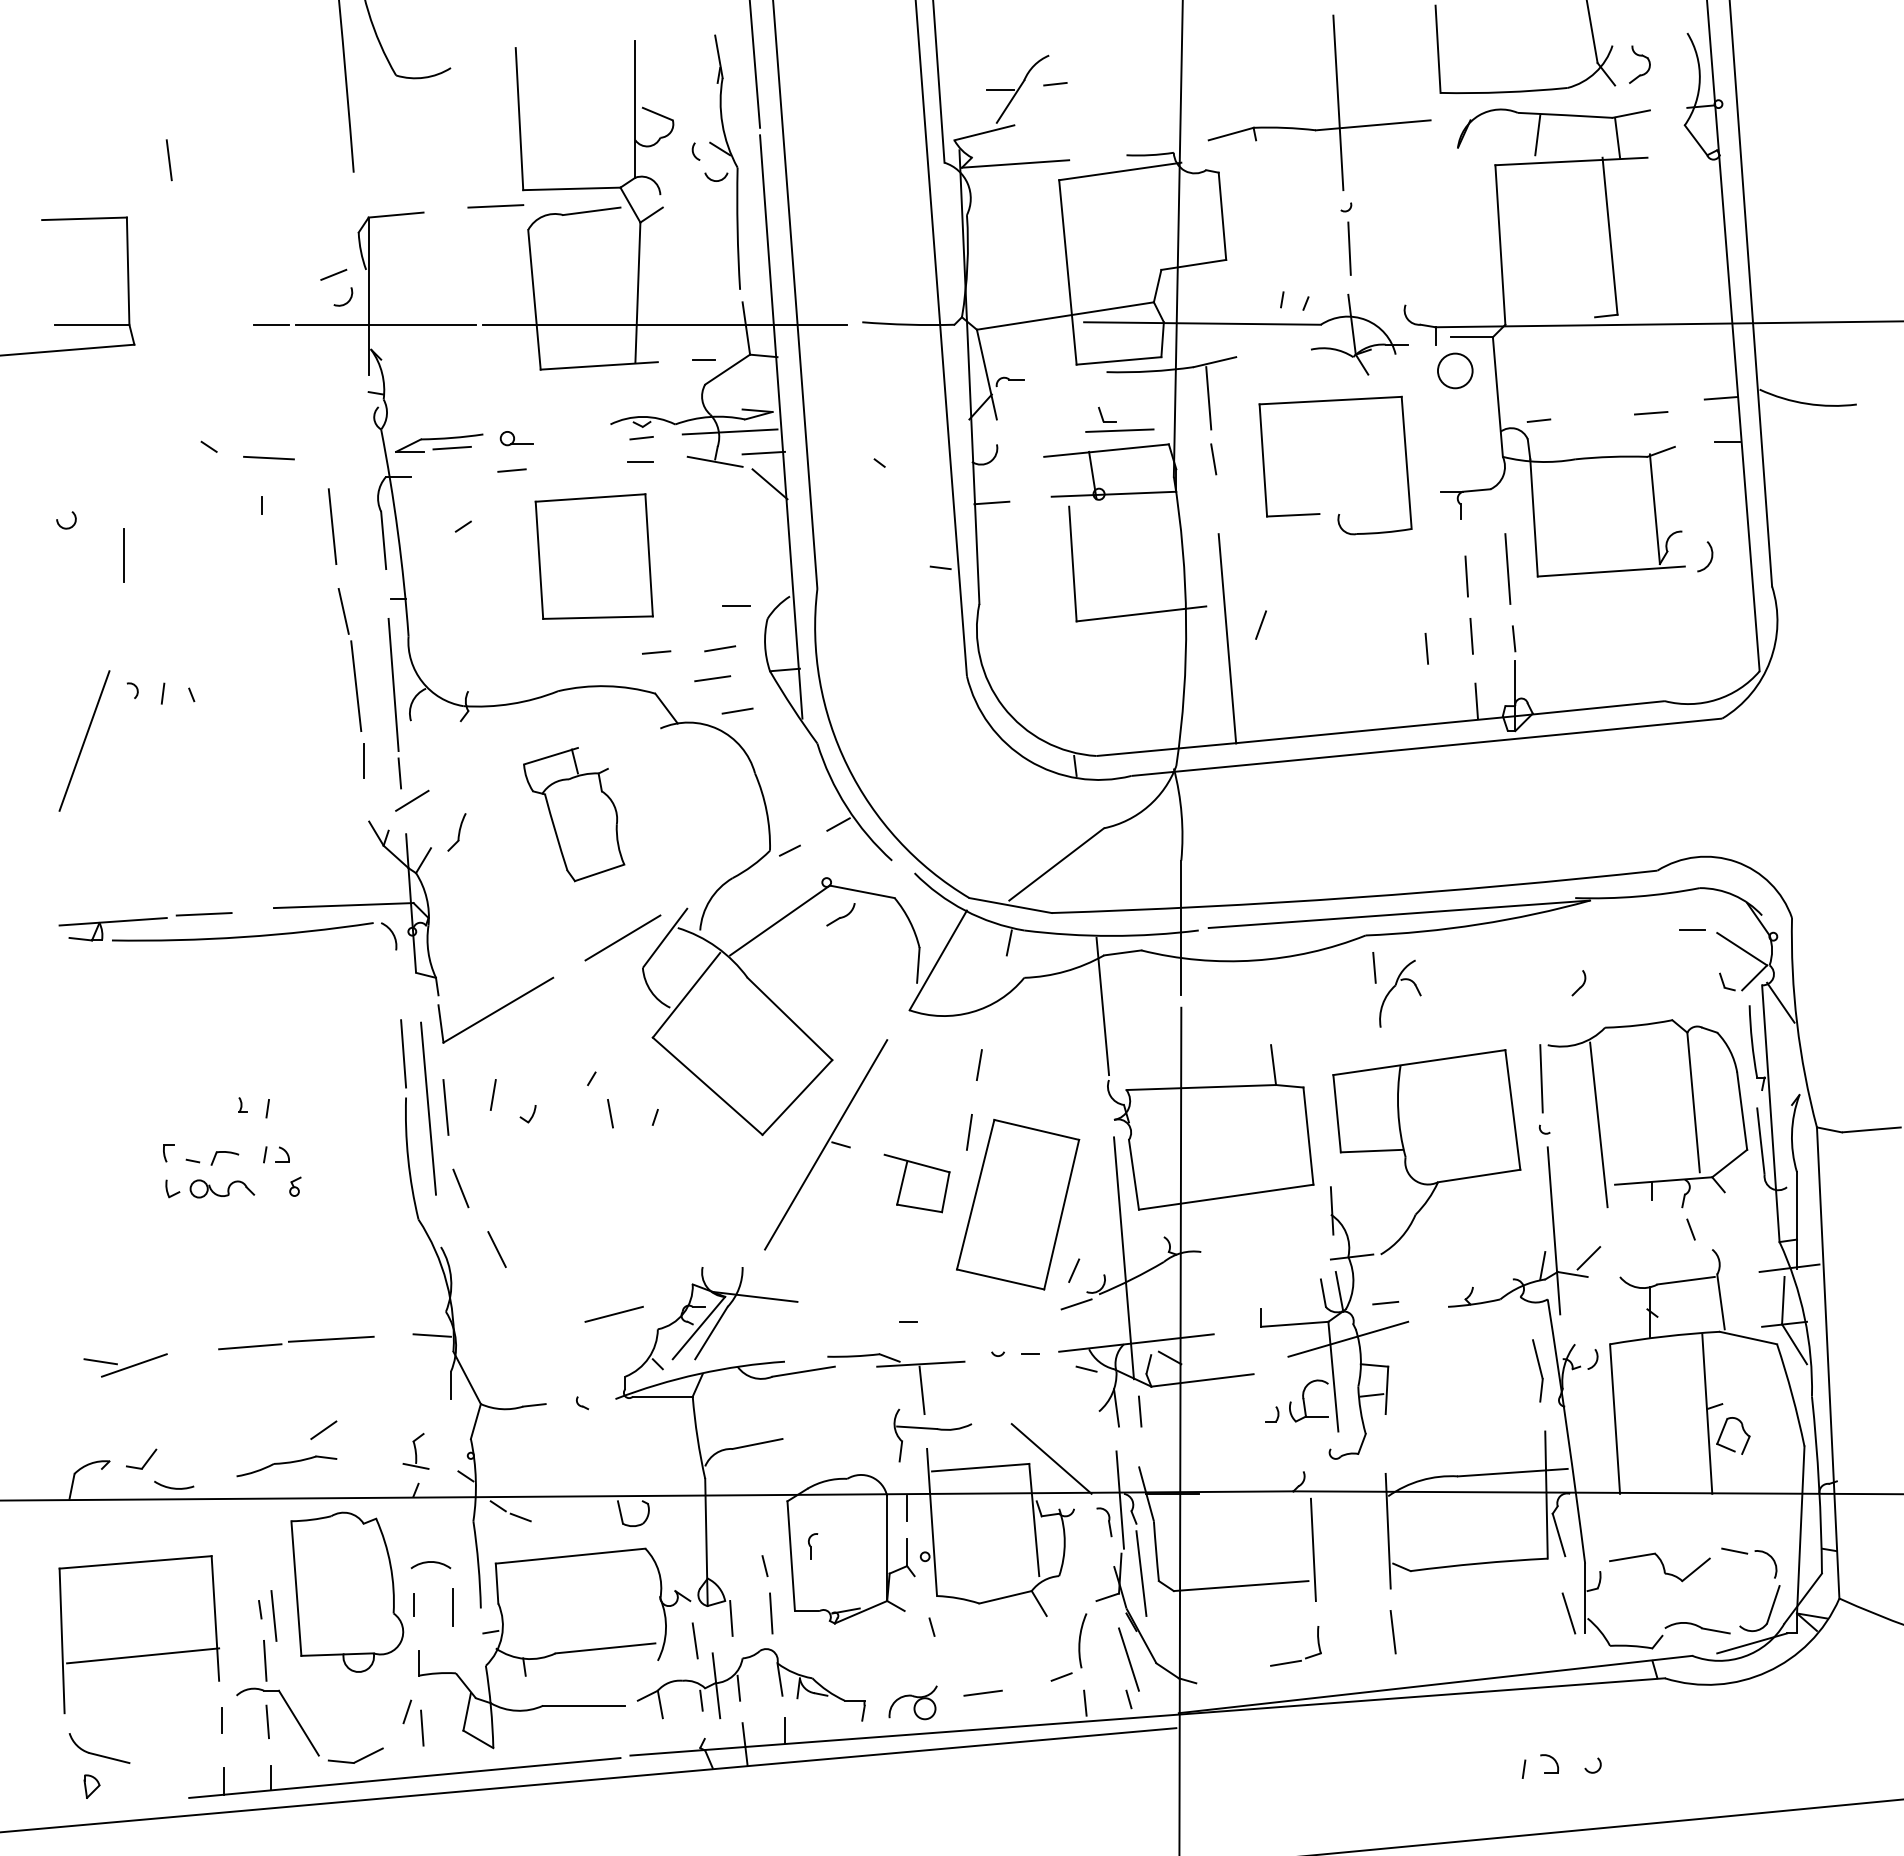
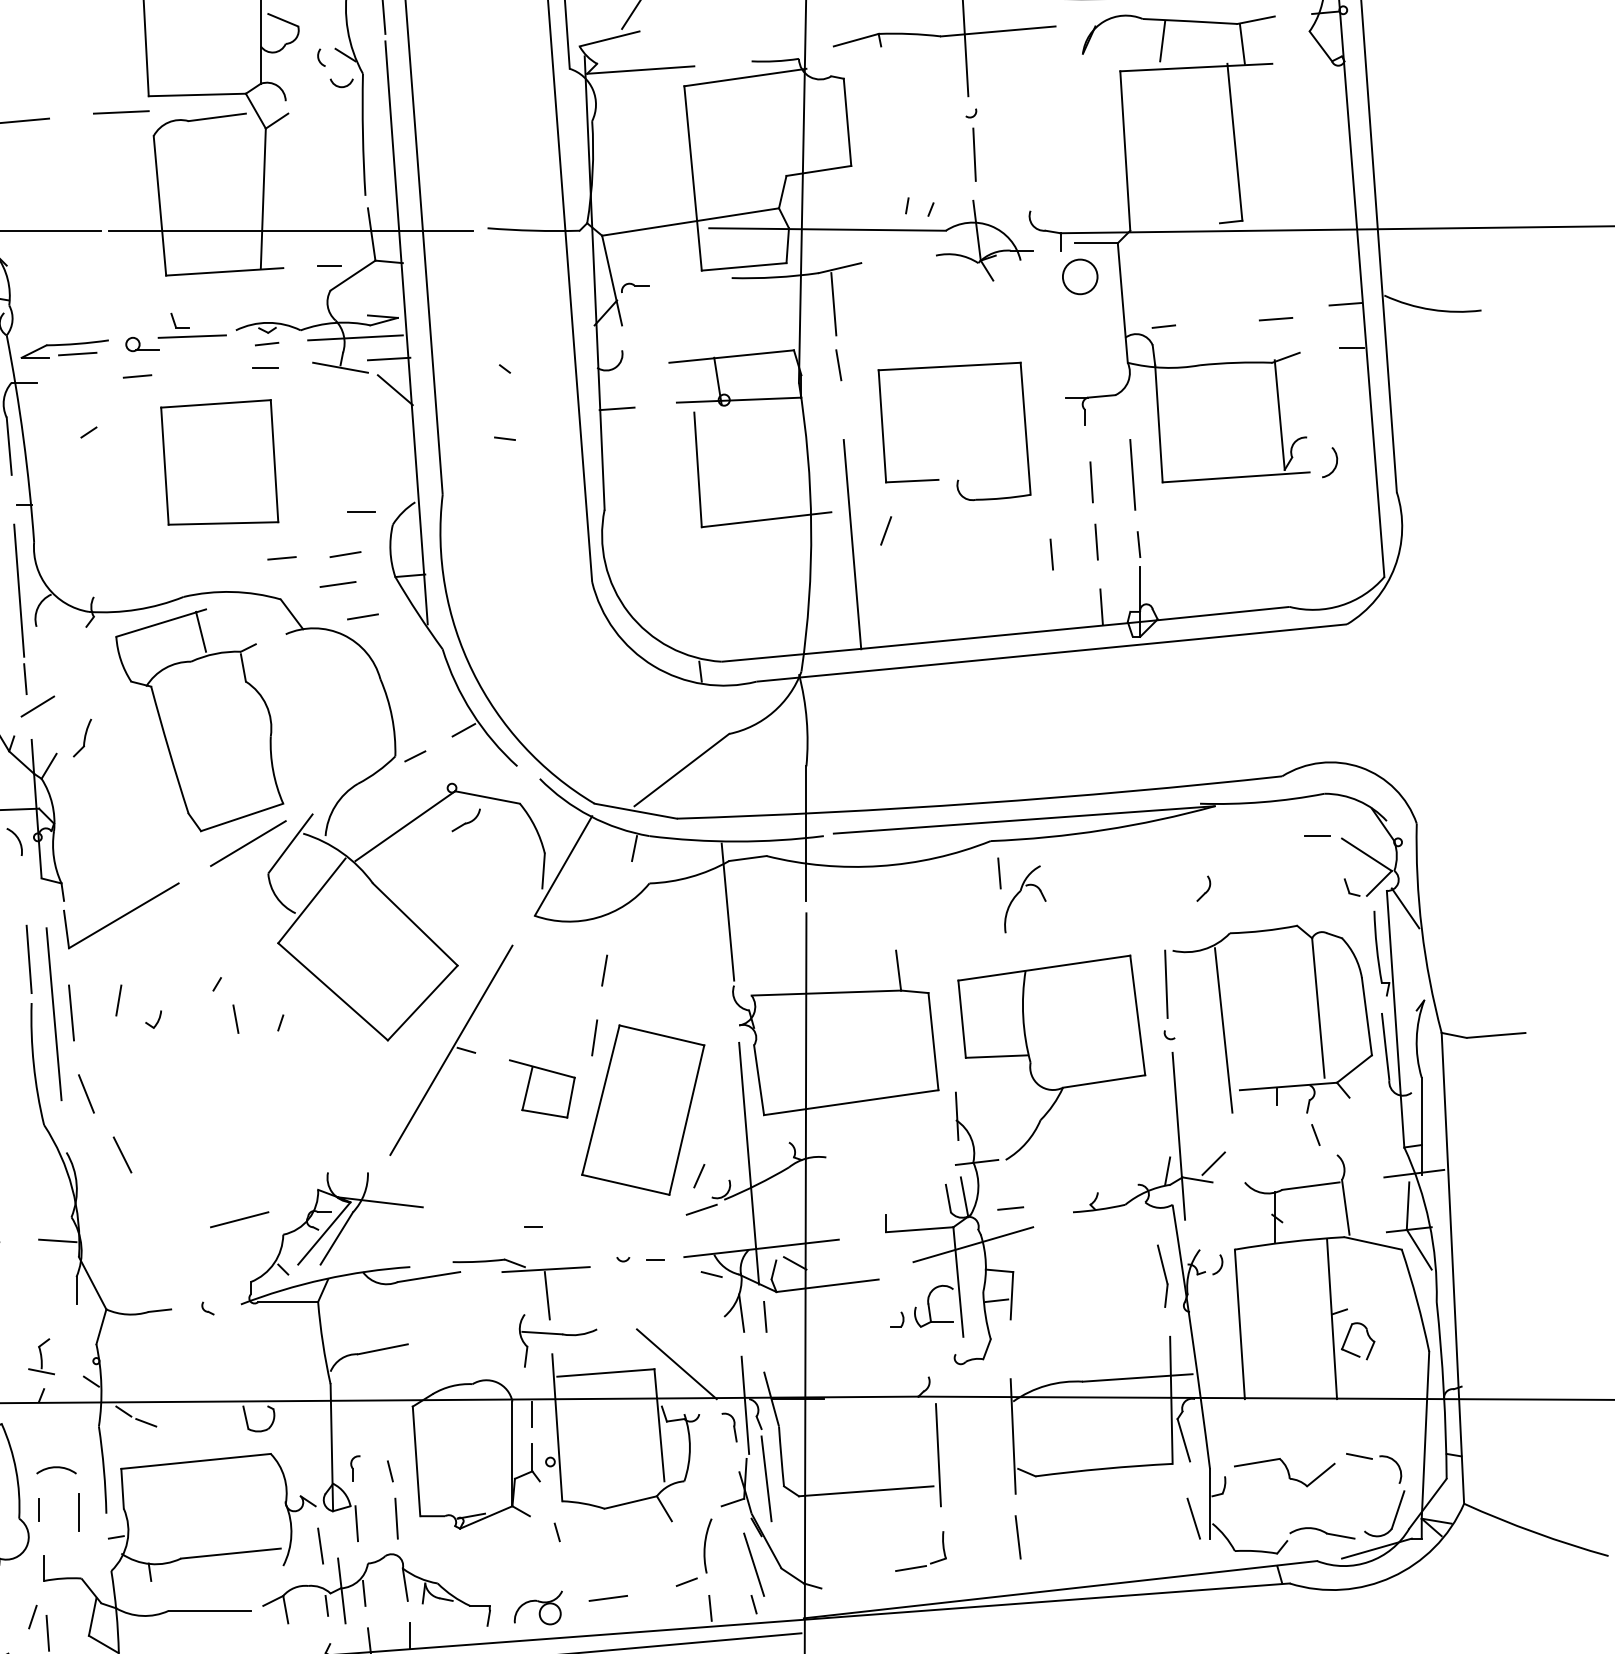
part: (1119, 419) -> (191, 325), moved
part: (1338, 514) -> (957, 480), moved
line: (940, 567) -> (504, 438), moved
part: (573, 814) -> (198, 720), size x1.67
part: (812, 1546) -> (354, 1468), moved

